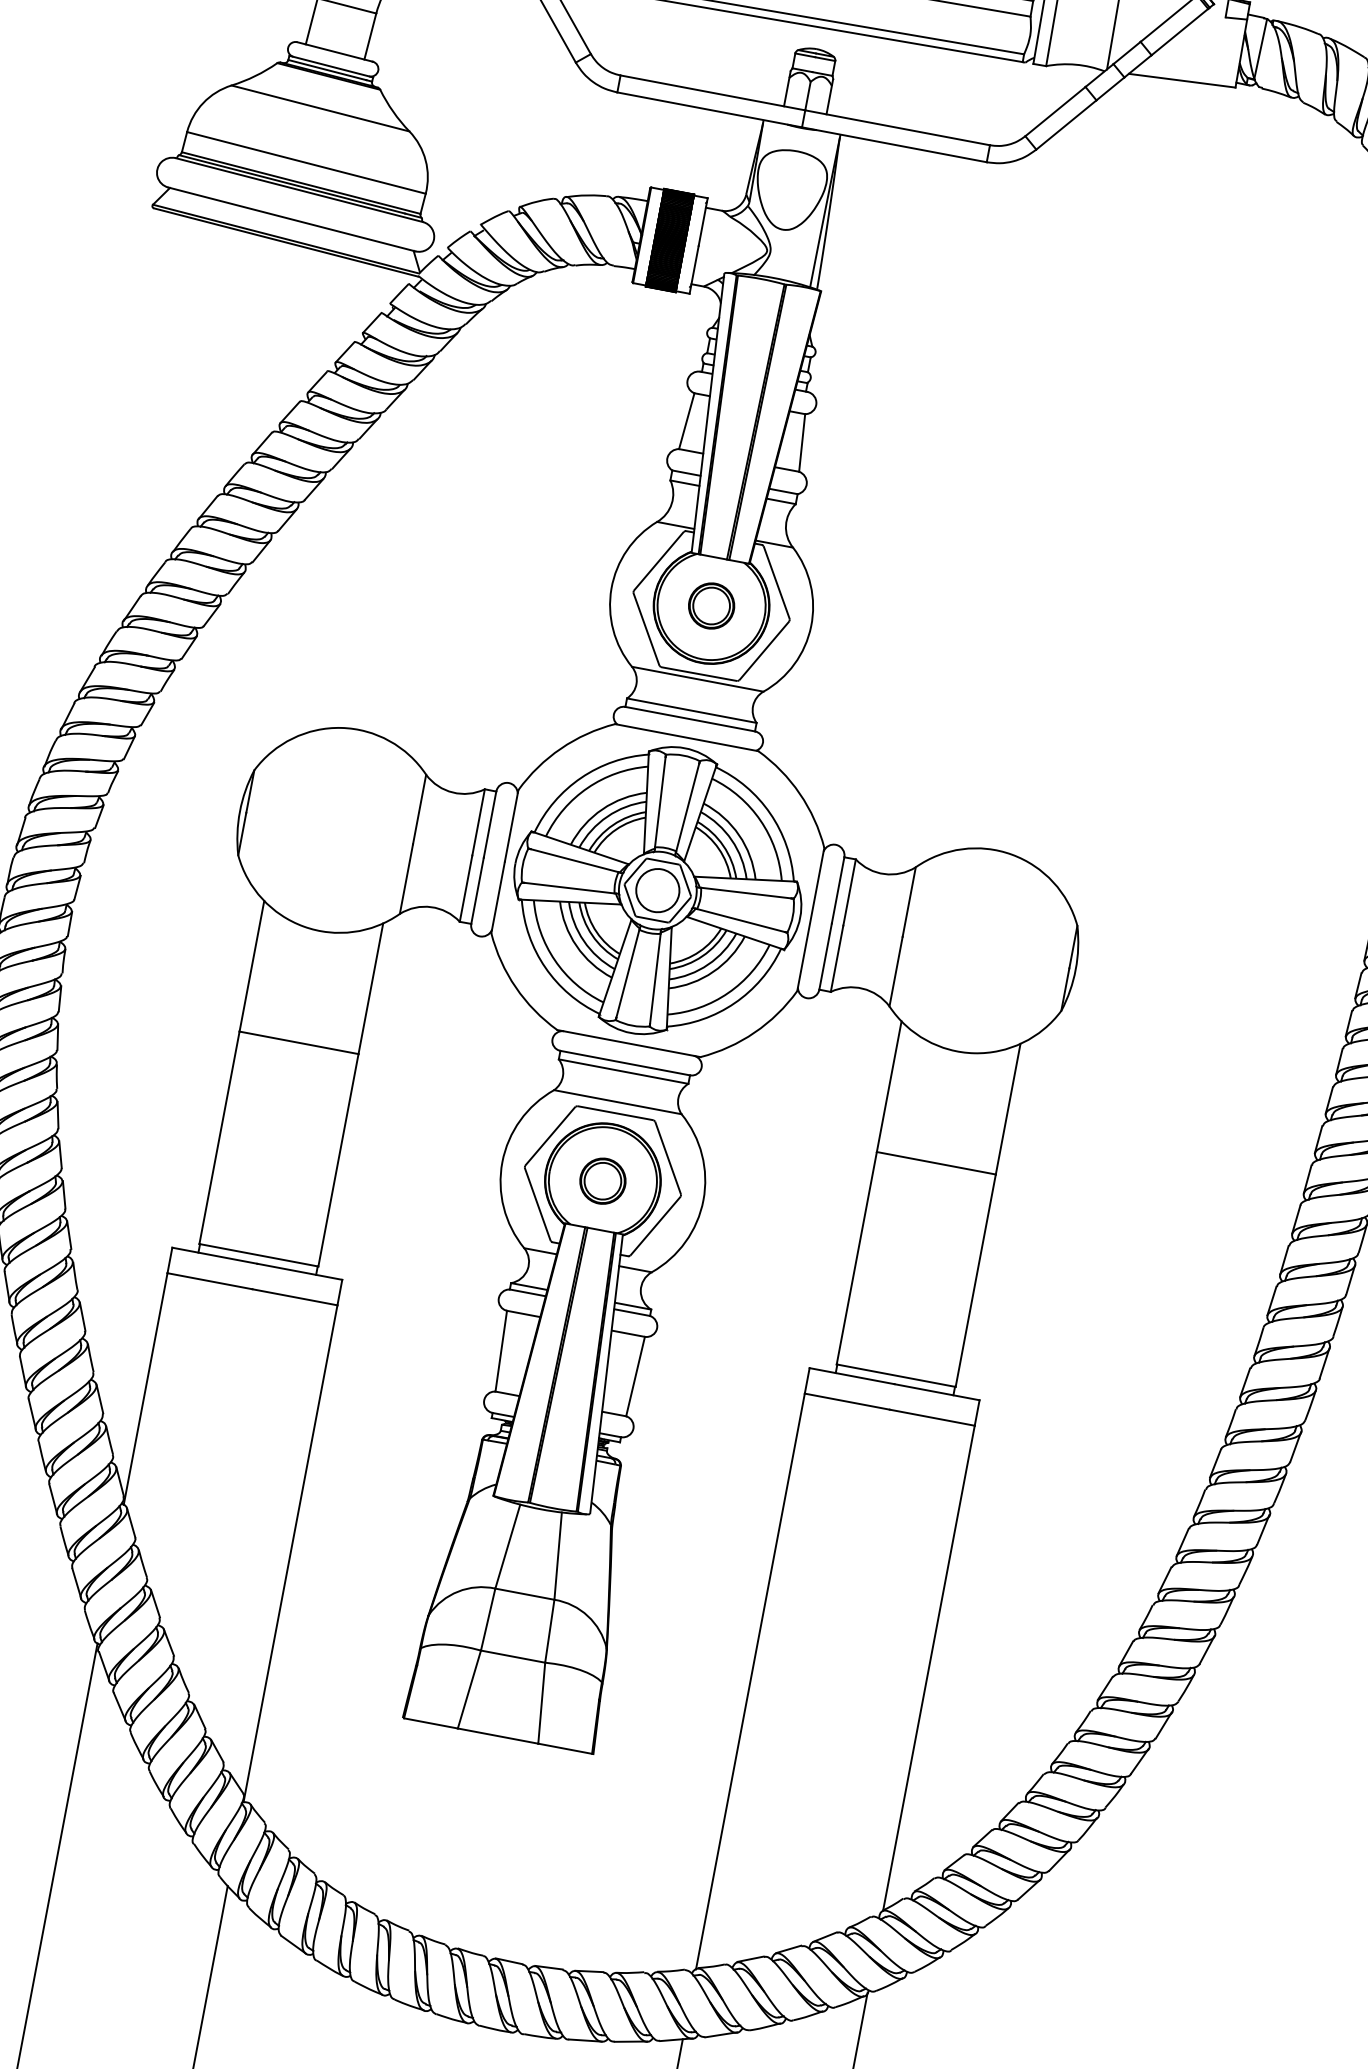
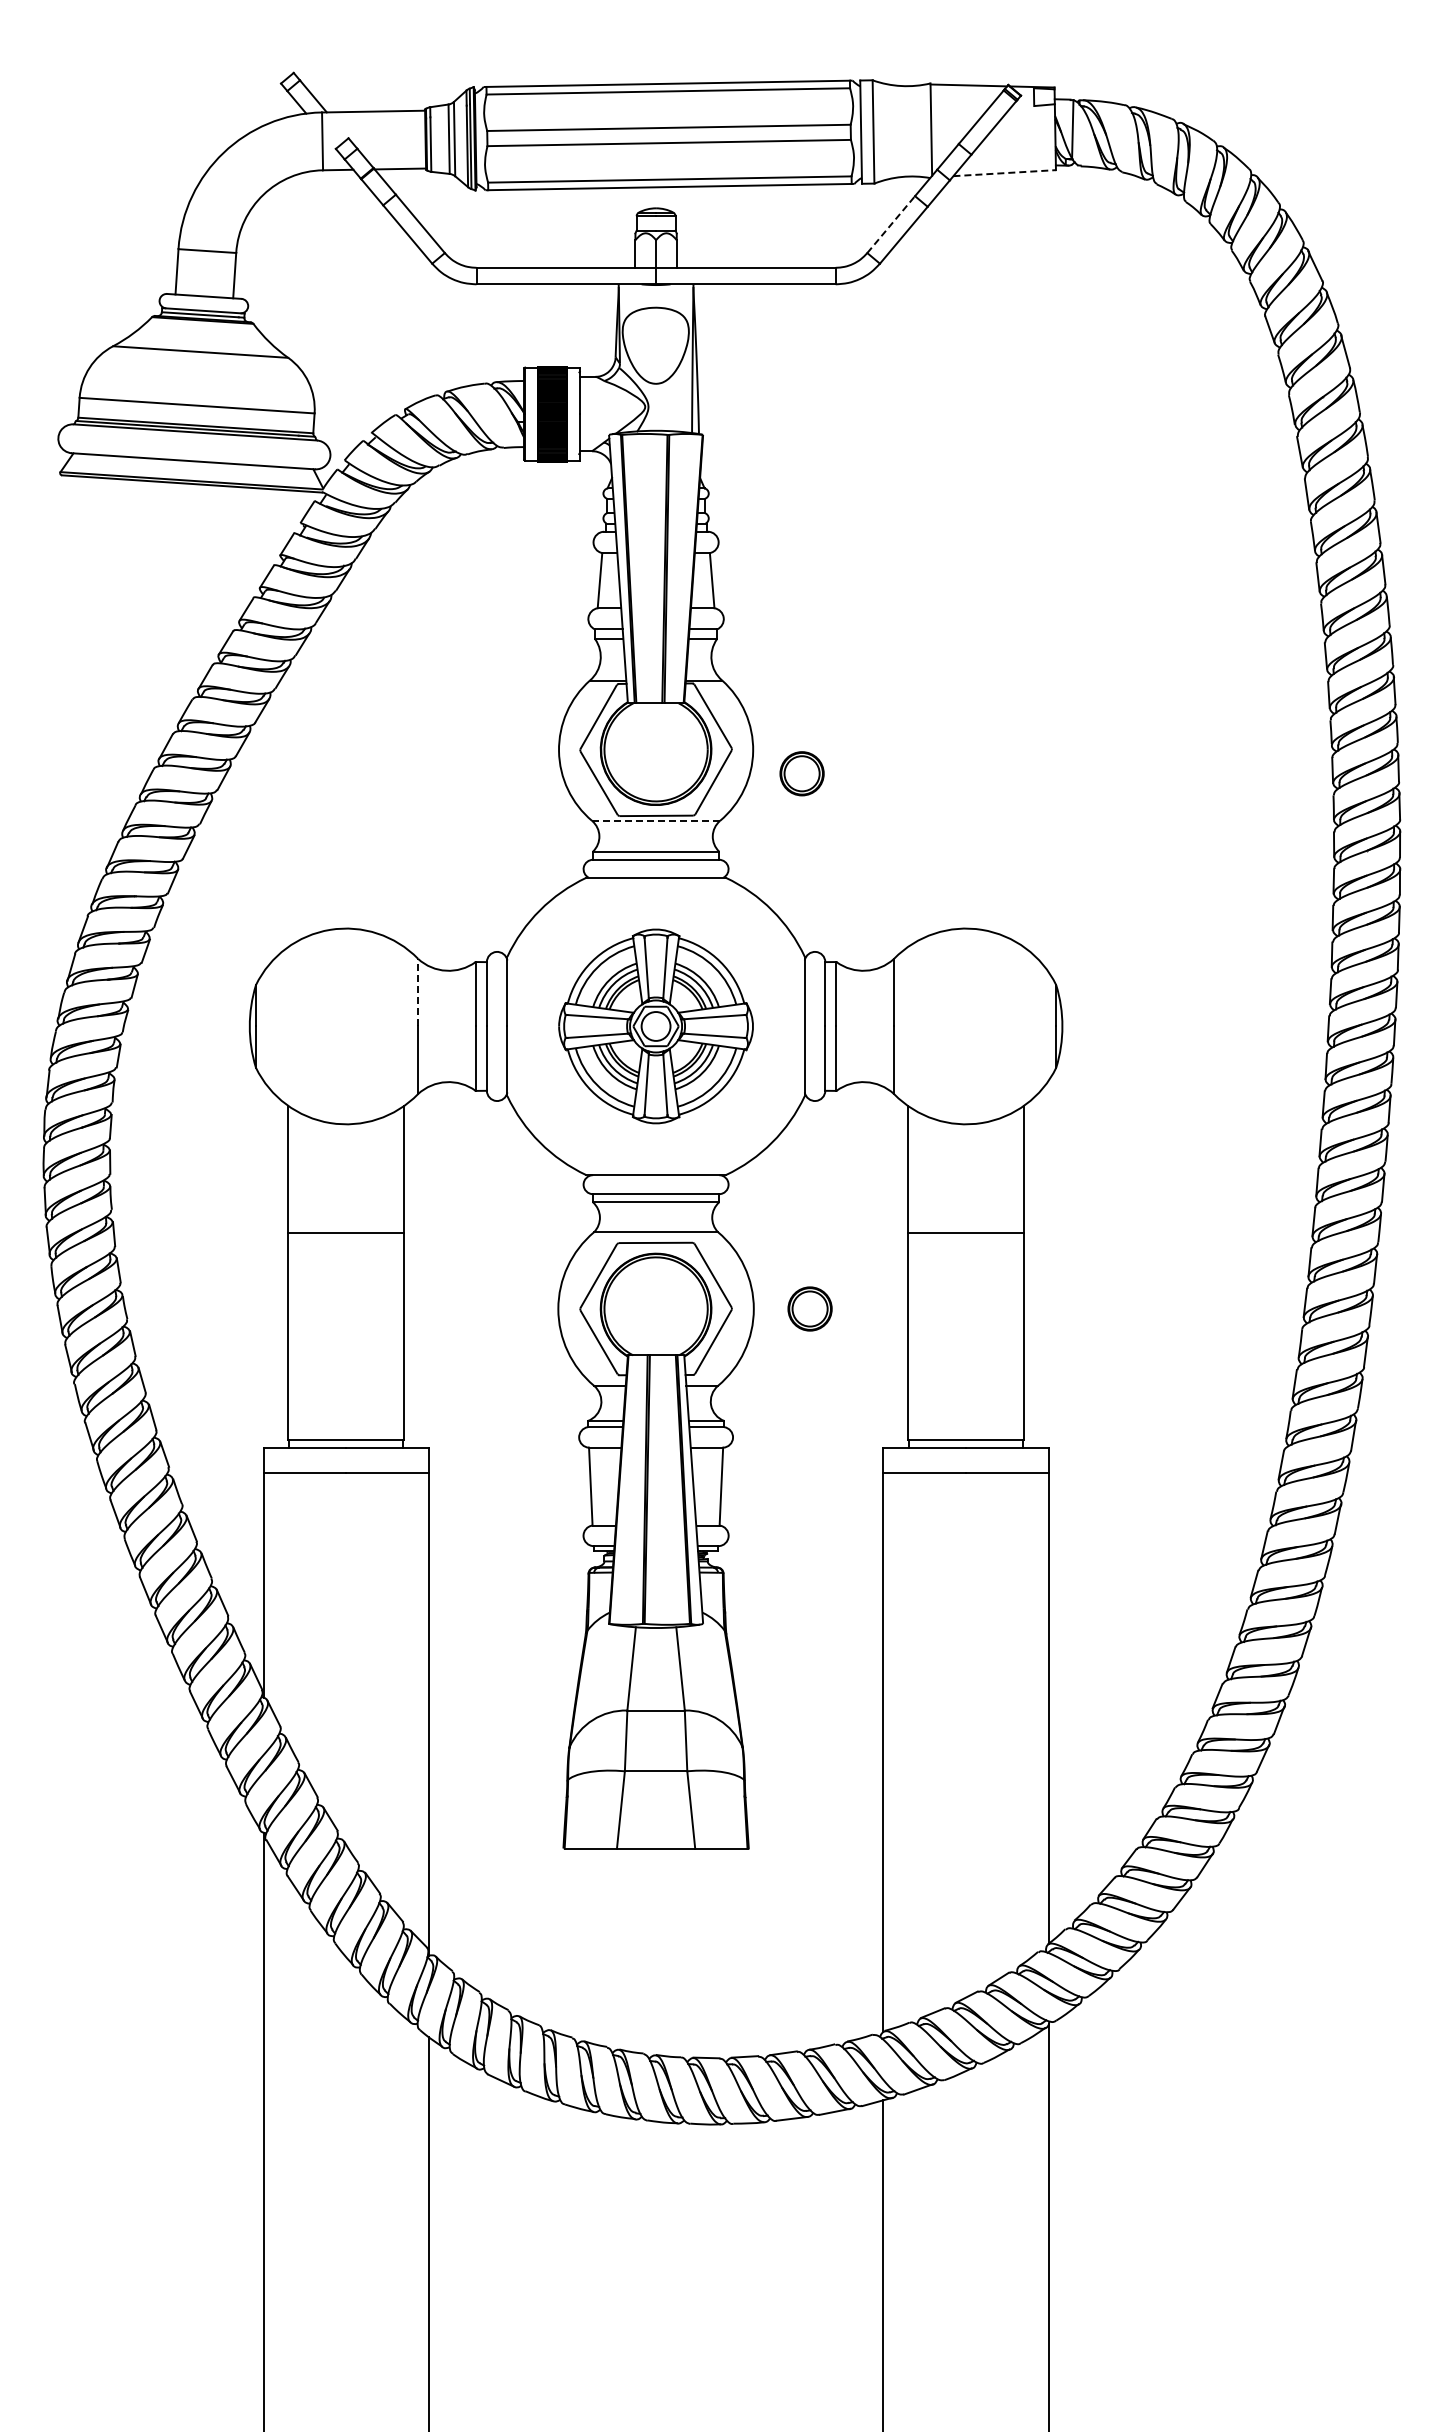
line: (1182, 81) -> (1005, 173), solid -> dashed
line: (1055, 111) -> (891, 224), solid -> dashed
part: (711, 605) -> (801, 773), moved
line: (698, 678) -> (656, 820), solid -> dashed
line: (420, 809) -> (418, 992), solid -> dashed
part: (657, 890) -> (655, 1026), size x0.7
part: (602, 1180) -> (809, 1308), moved

